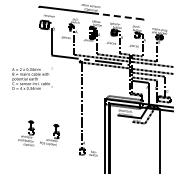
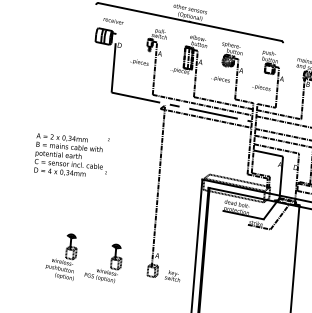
line: (117, 16) -> (236, 32), dashed -> solid
text: (32, 78) -> (71, 154), moved
part: (38, 133) -> (83, 257), moved

